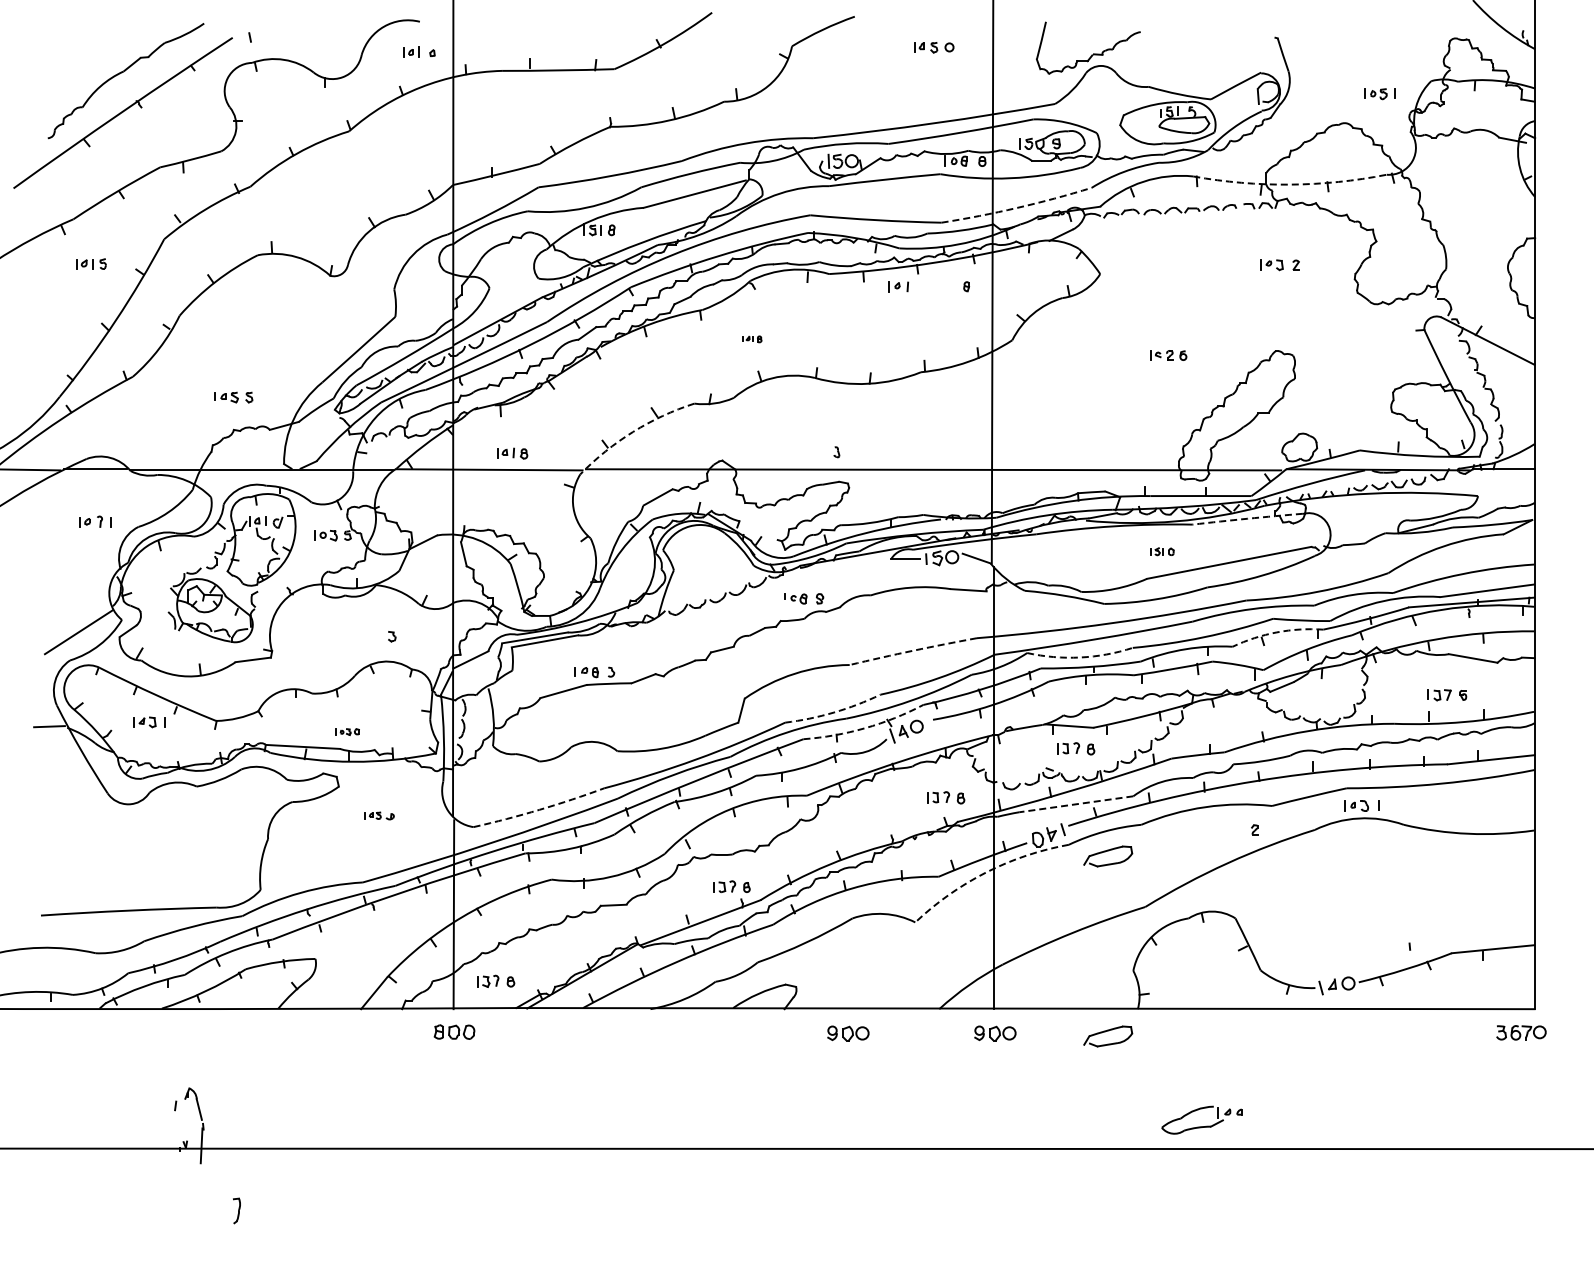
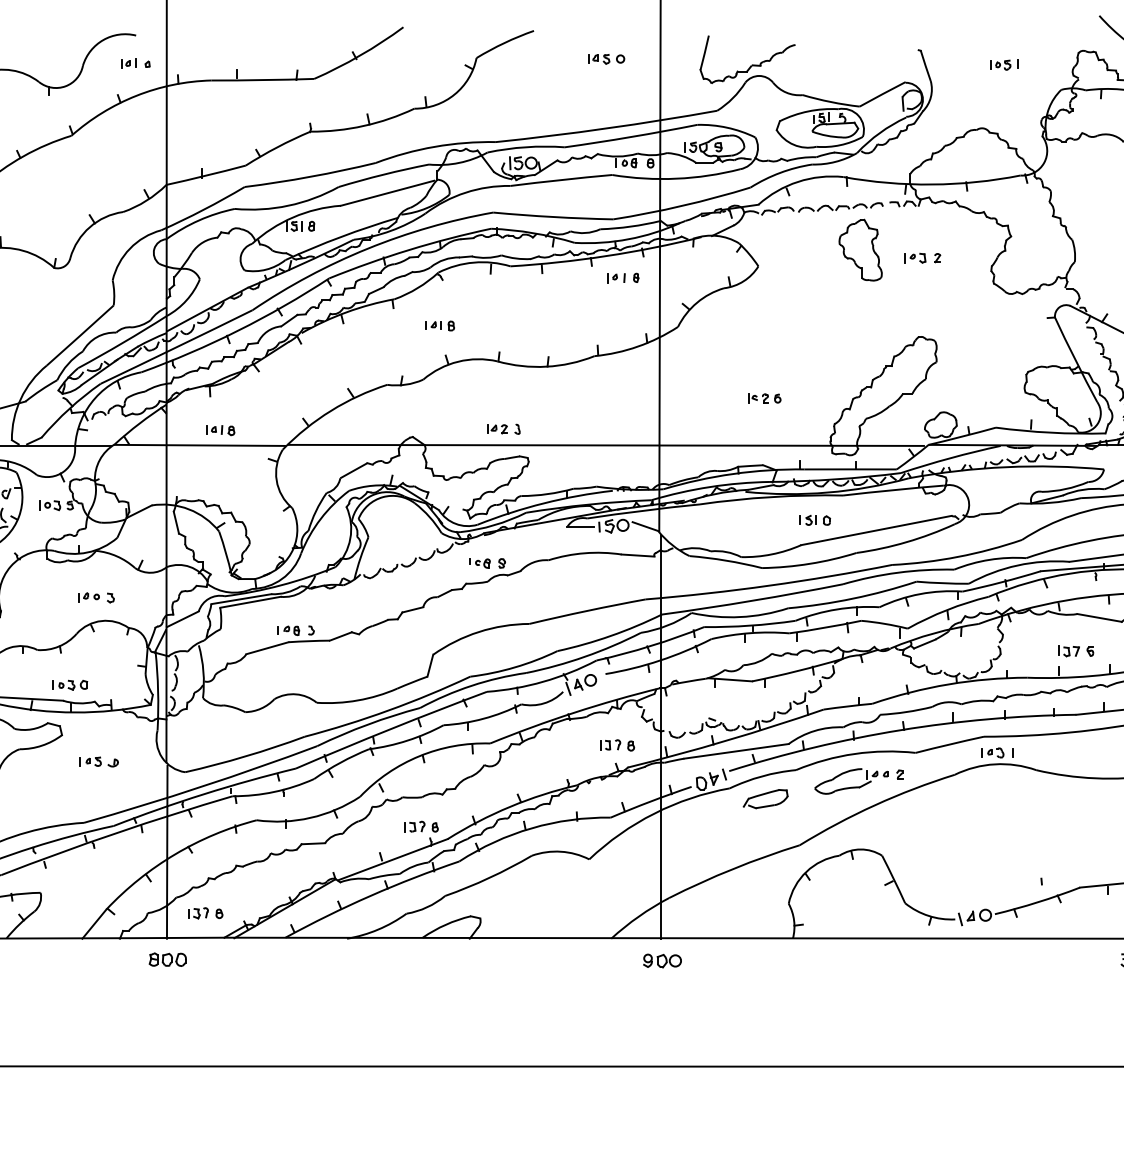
part: (1379, 94) -> (1003, 65), moved
arc: (1290, 184) -> (932, 184), dashed -> solid
arc: (1017, 207) -> (682, 205), dashed -> solid
part: (1212, 256) -> (861, 250), added
part: (898, 286) -> (616, 277), moved
part: (752, 339) -> (440, 326), size x1.67
part: (1168, 355) -> (764, 398), moved
arc: (633, 432) -> (331, 411), dashed -> solid
part: (814, 451) -> (497, 428), added
arc: (1247, 518) -> (893, 489), dashed -> solid
part: (1162, 551) -> (815, 520), size x1.43
arc: (1276, 632) -> (919, 594), dashed -> solid
part: (368, 635) -> (89, 596), added
arc: (913, 650) -> (587, 610), dashed -> solid
arc: (1080, 657) -> (740, 617), dashed -> solid
arc: (833, 712) -> (514, 667), dashed -> solid
arc: (865, 728) -> (543, 682), dashed -> solid
part: (347, 731) -> (69, 684), size x1.67
part: (1076, 748) -> (736, 700), removed
line: (1076, 804) -> (736, 751), dashed -> solid
arc: (539, 809) -> (245, 756), dashed -> solid
part: (379, 815) -> (99, 761), size x1.43
arc: (986, 872) -> (654, 813), dashed -> solid
part: (848, 1033) -> (528, 961), removed
part: (1108, 1036) -> (766, 963), removed
part: (1201, 1126) -> (851, 787), moved

